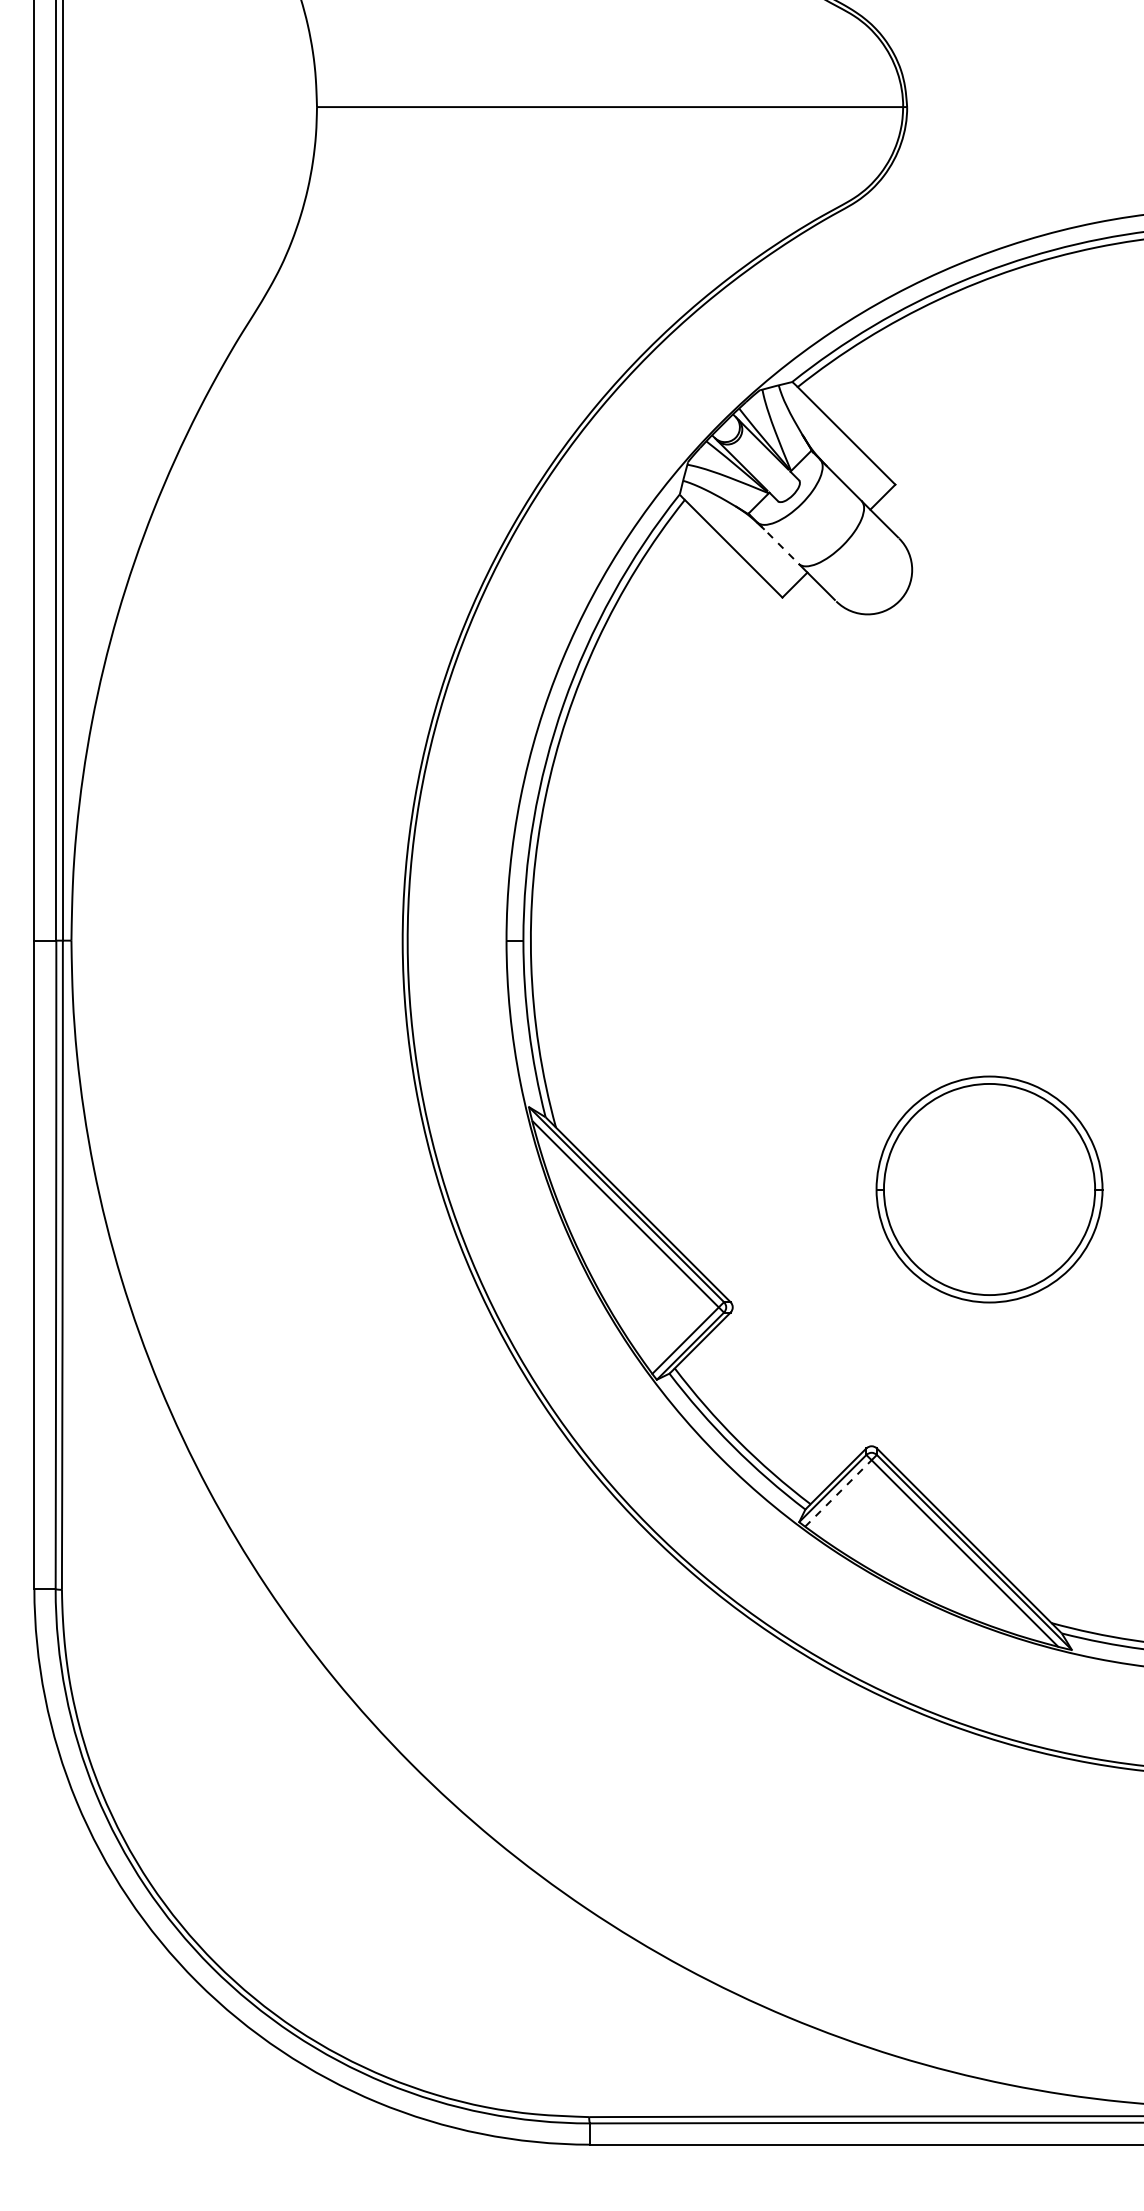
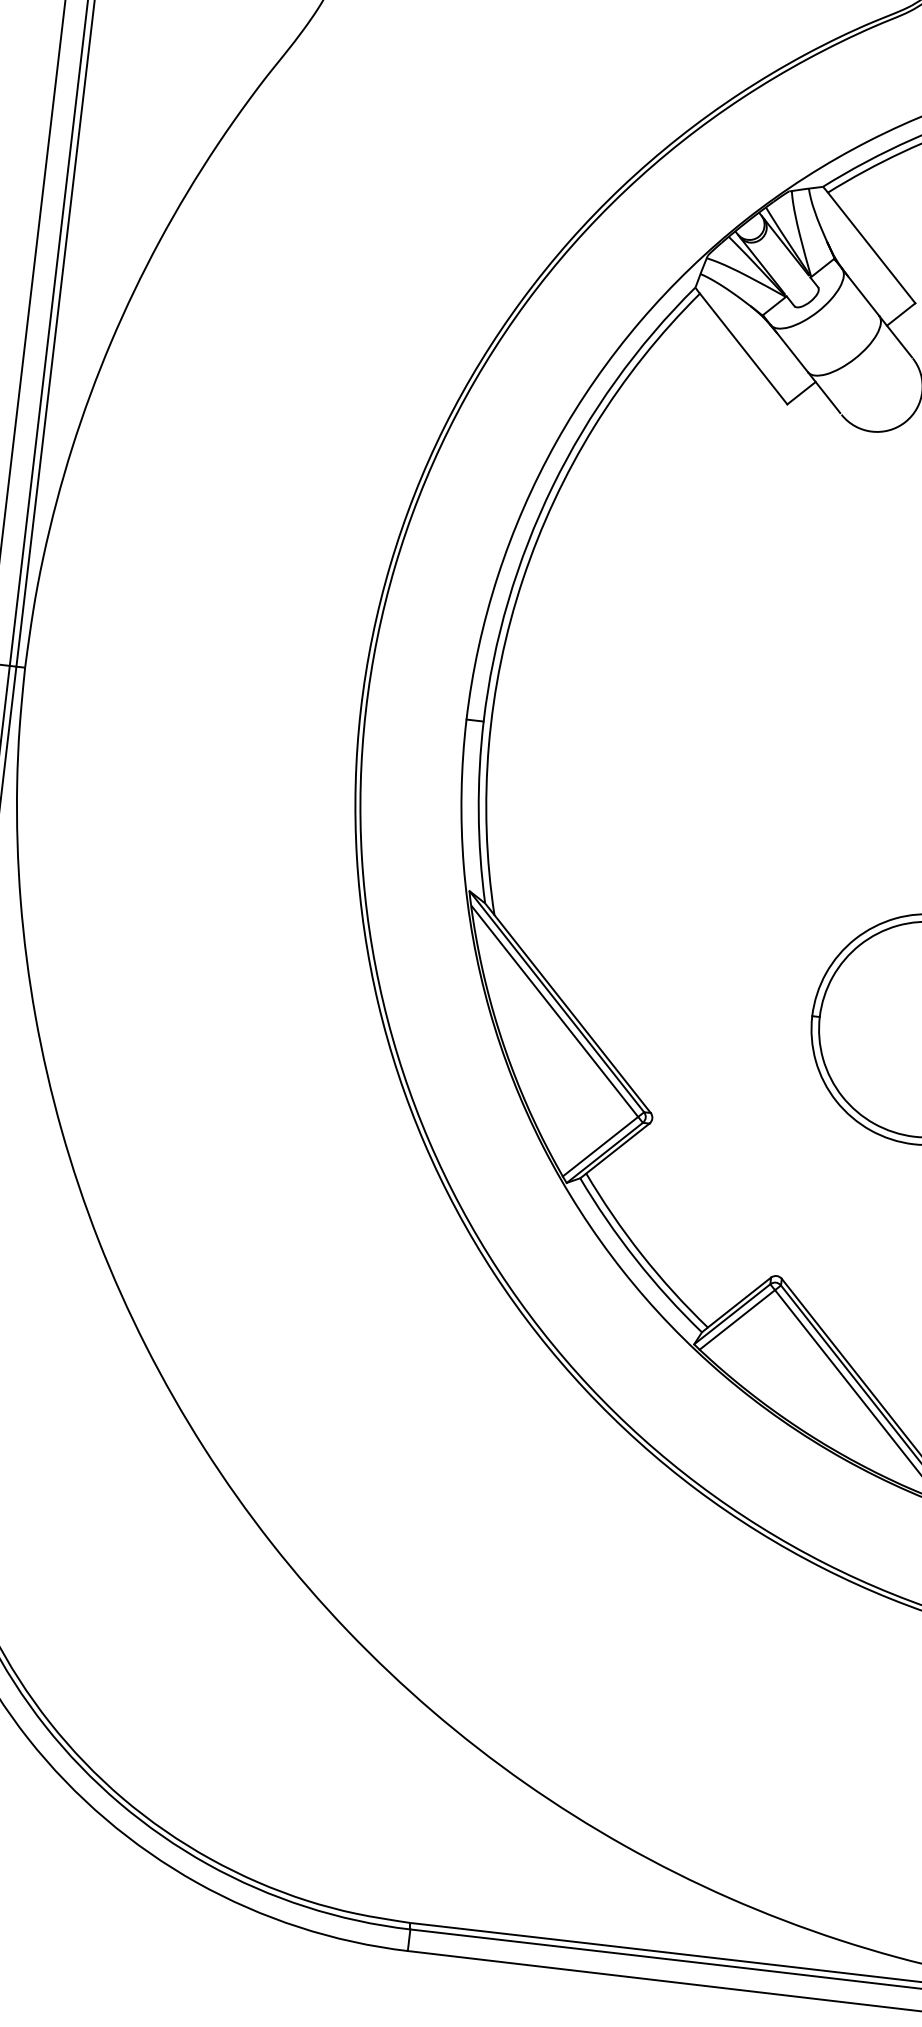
line: (778, 543) -> (789, 349), dashed -> solid
line: (838, 1493) -> (737, 1319), dashed -> solid

